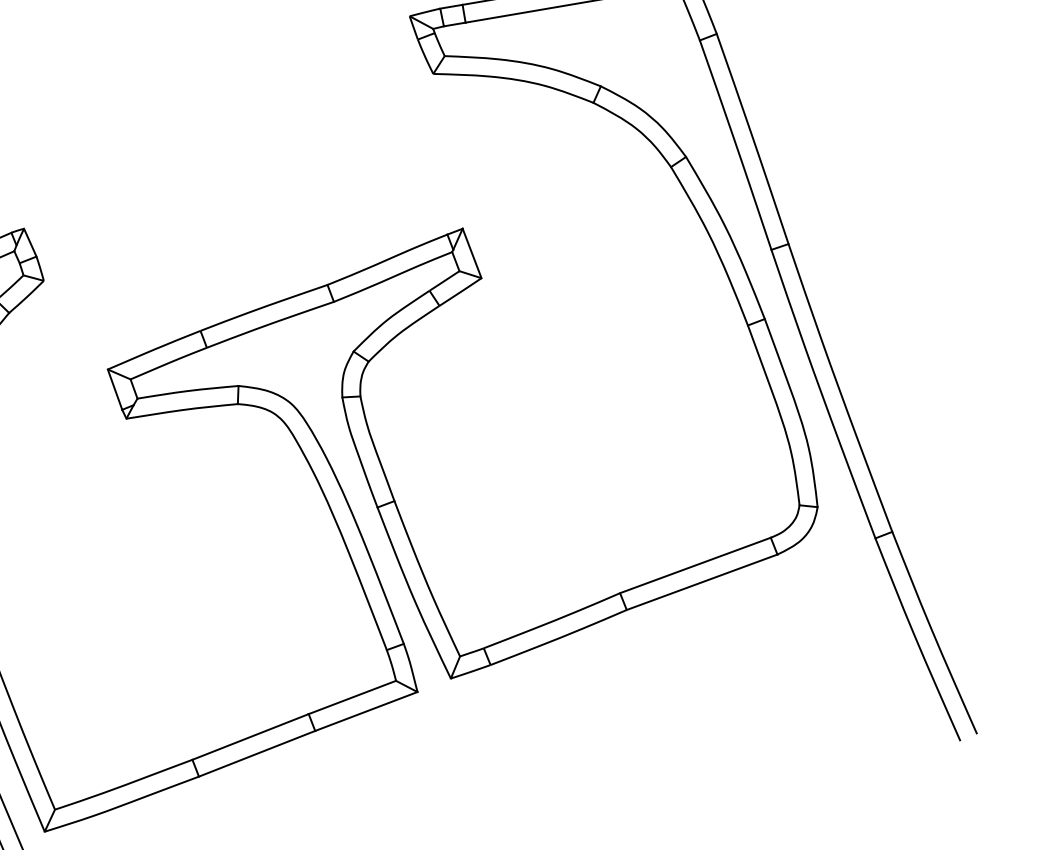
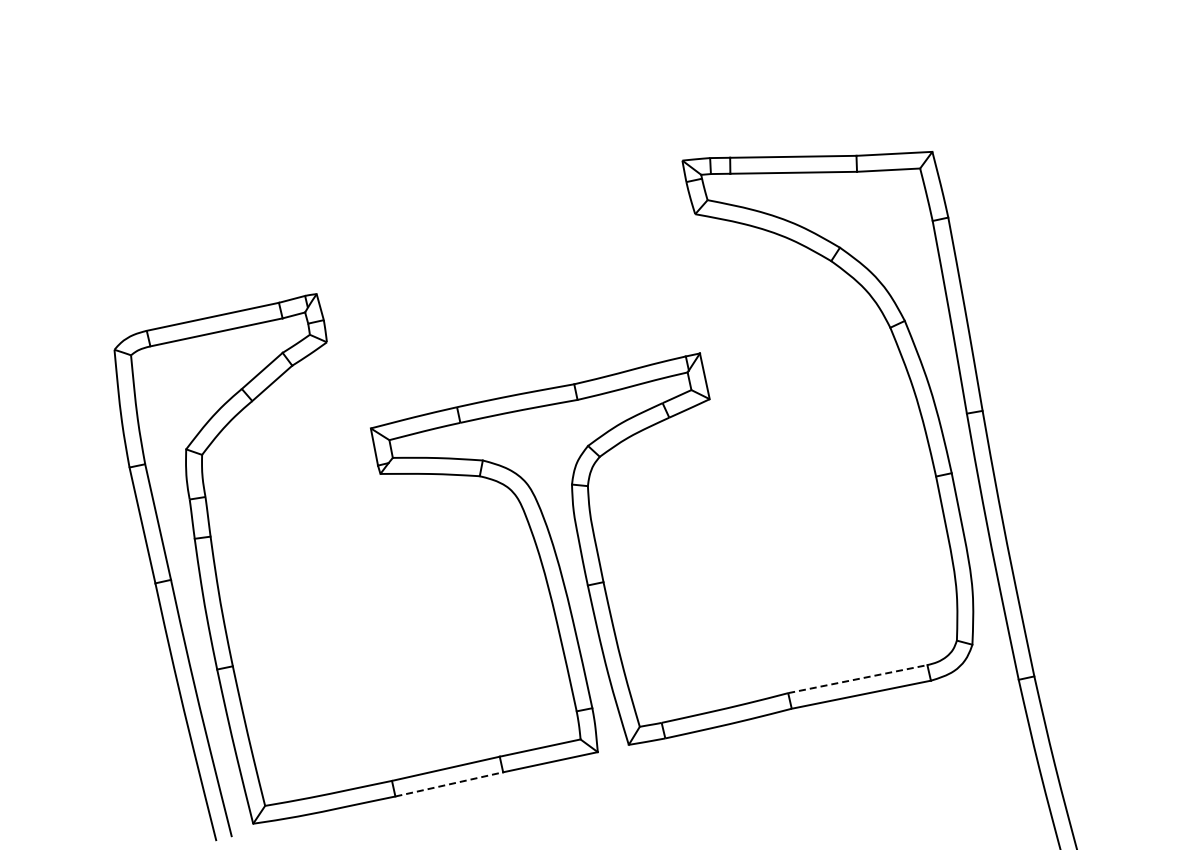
line: (695, 565) -> (857, 679), solid -> dashed
line: (257, 753) -> (449, 784), solid -> dashed

